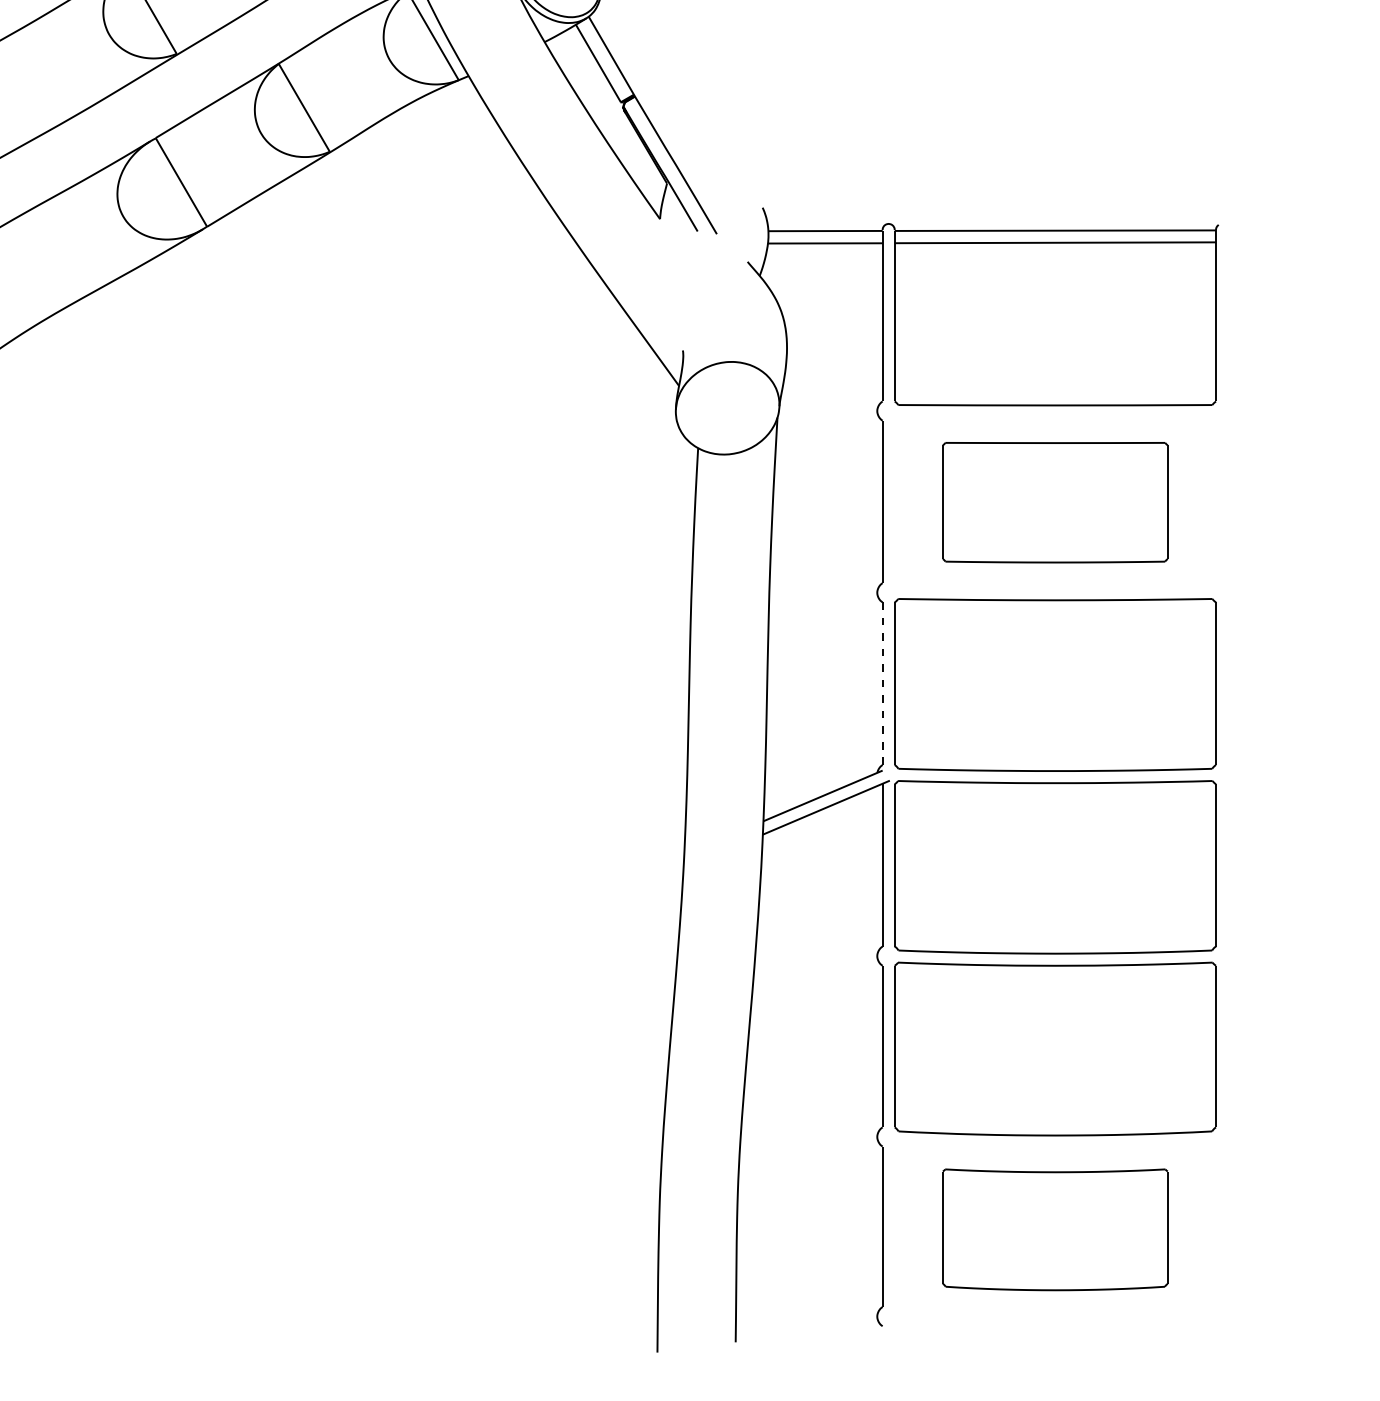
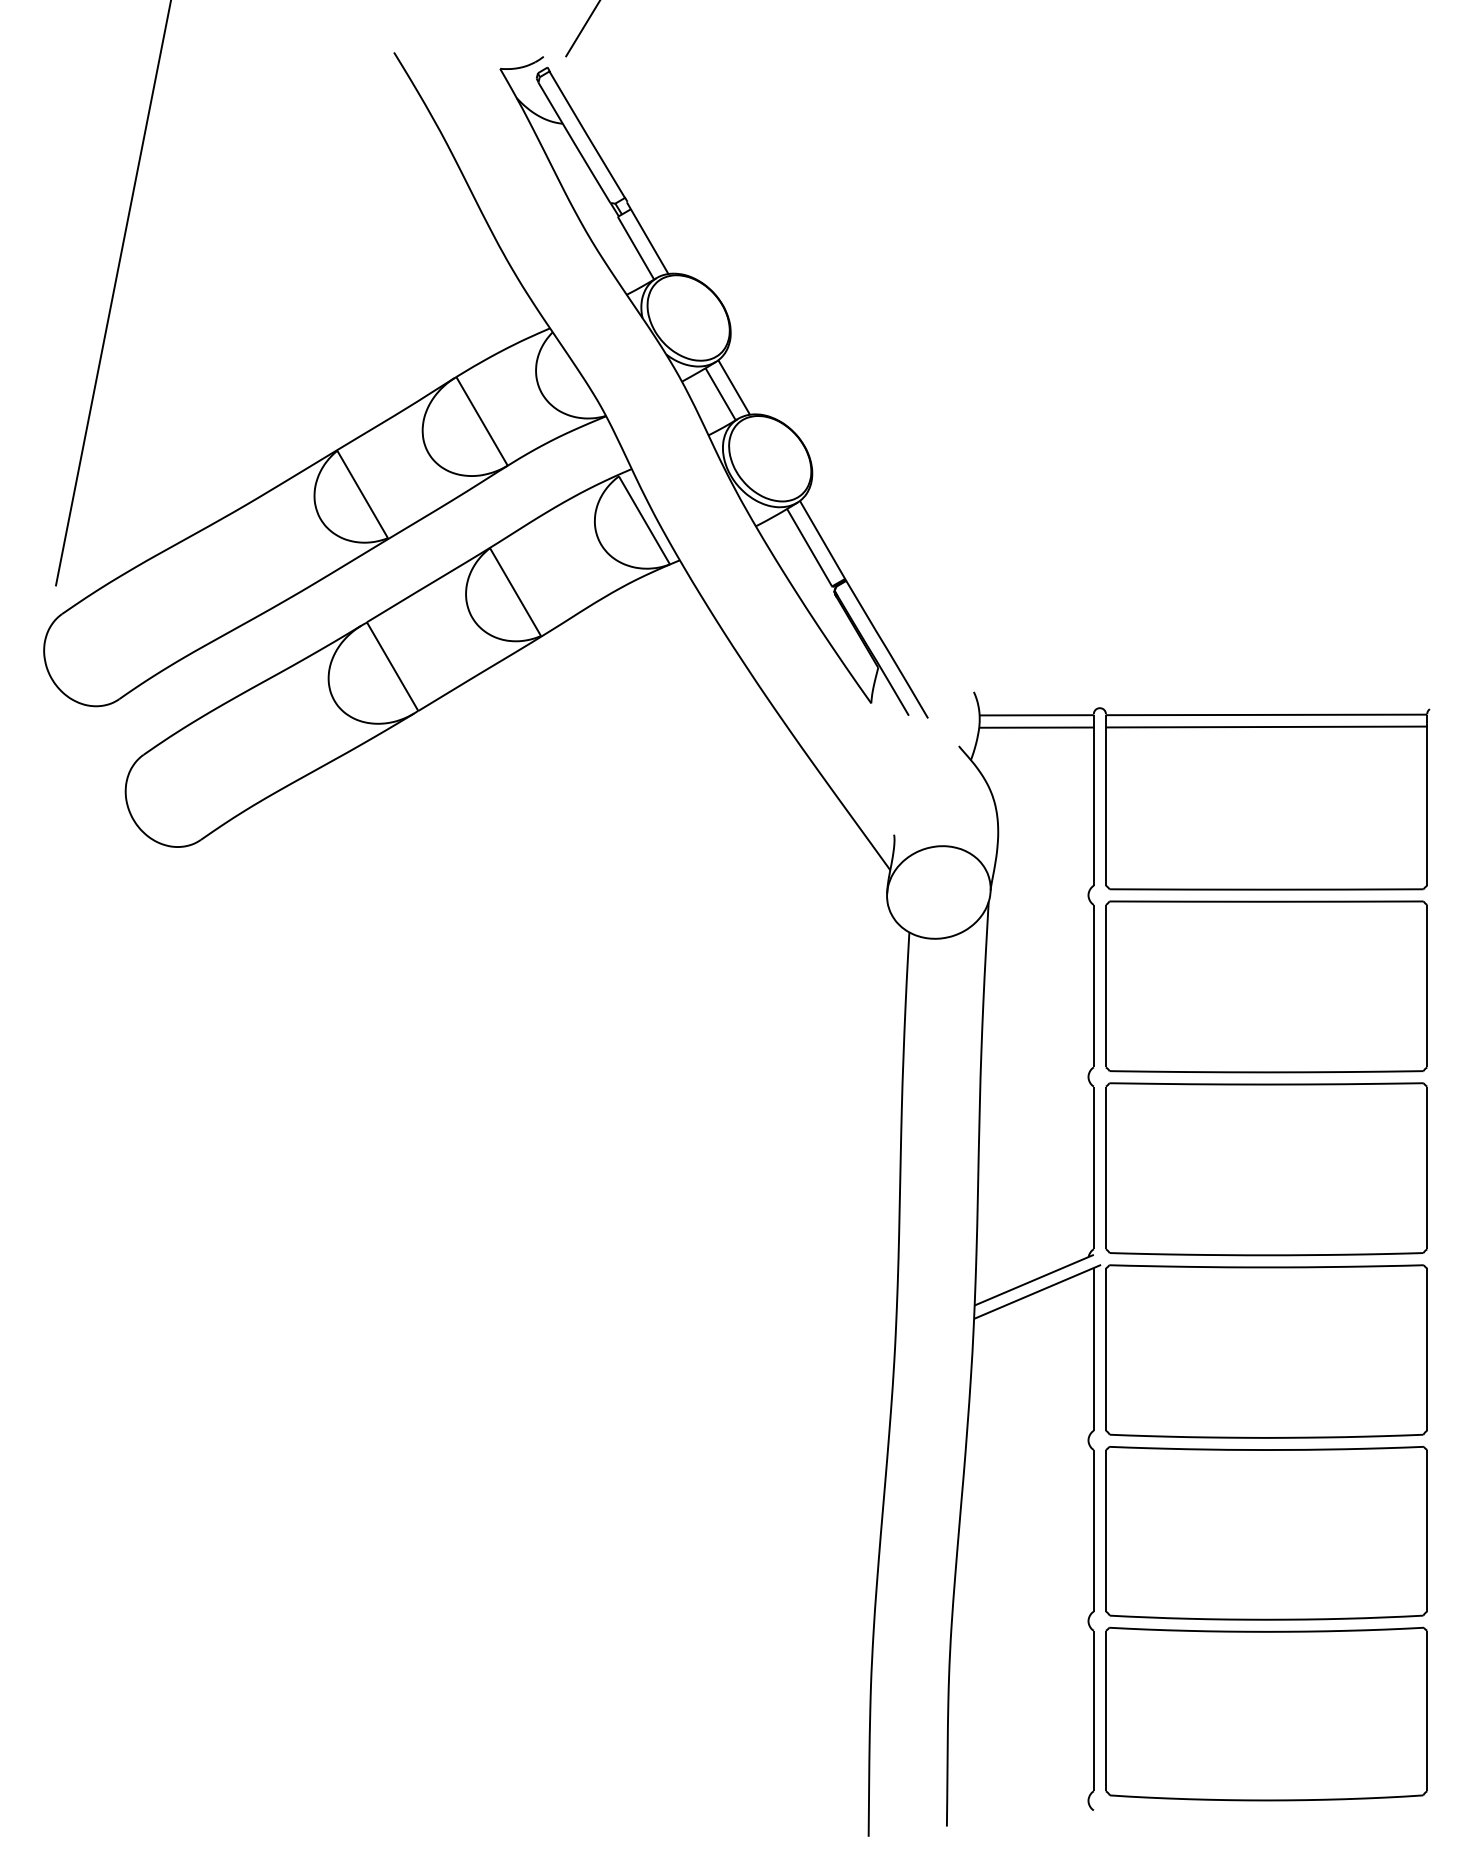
part: (1055, 502) -> (1266, 986), size x1.43
line: (882, 683) -> (1093, 1167), dashed -> solid
part: (1055, 1229) -> (1266, 1713), size x1.43

